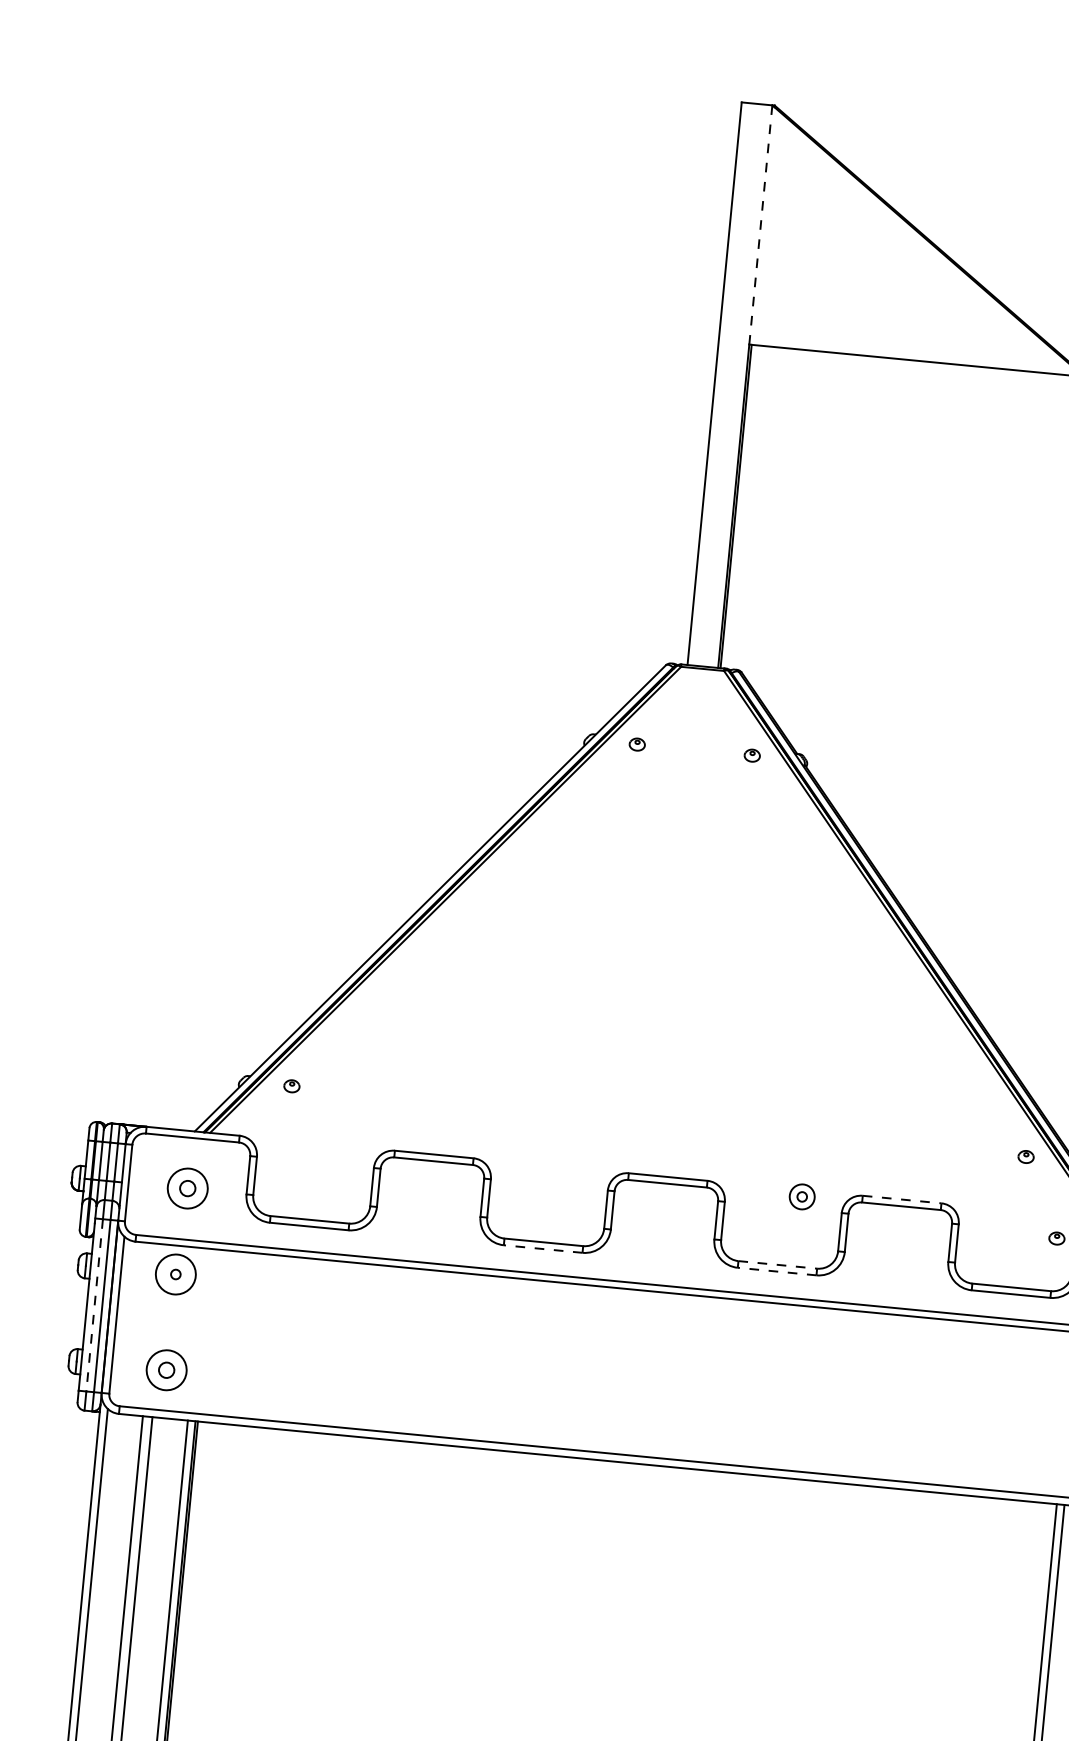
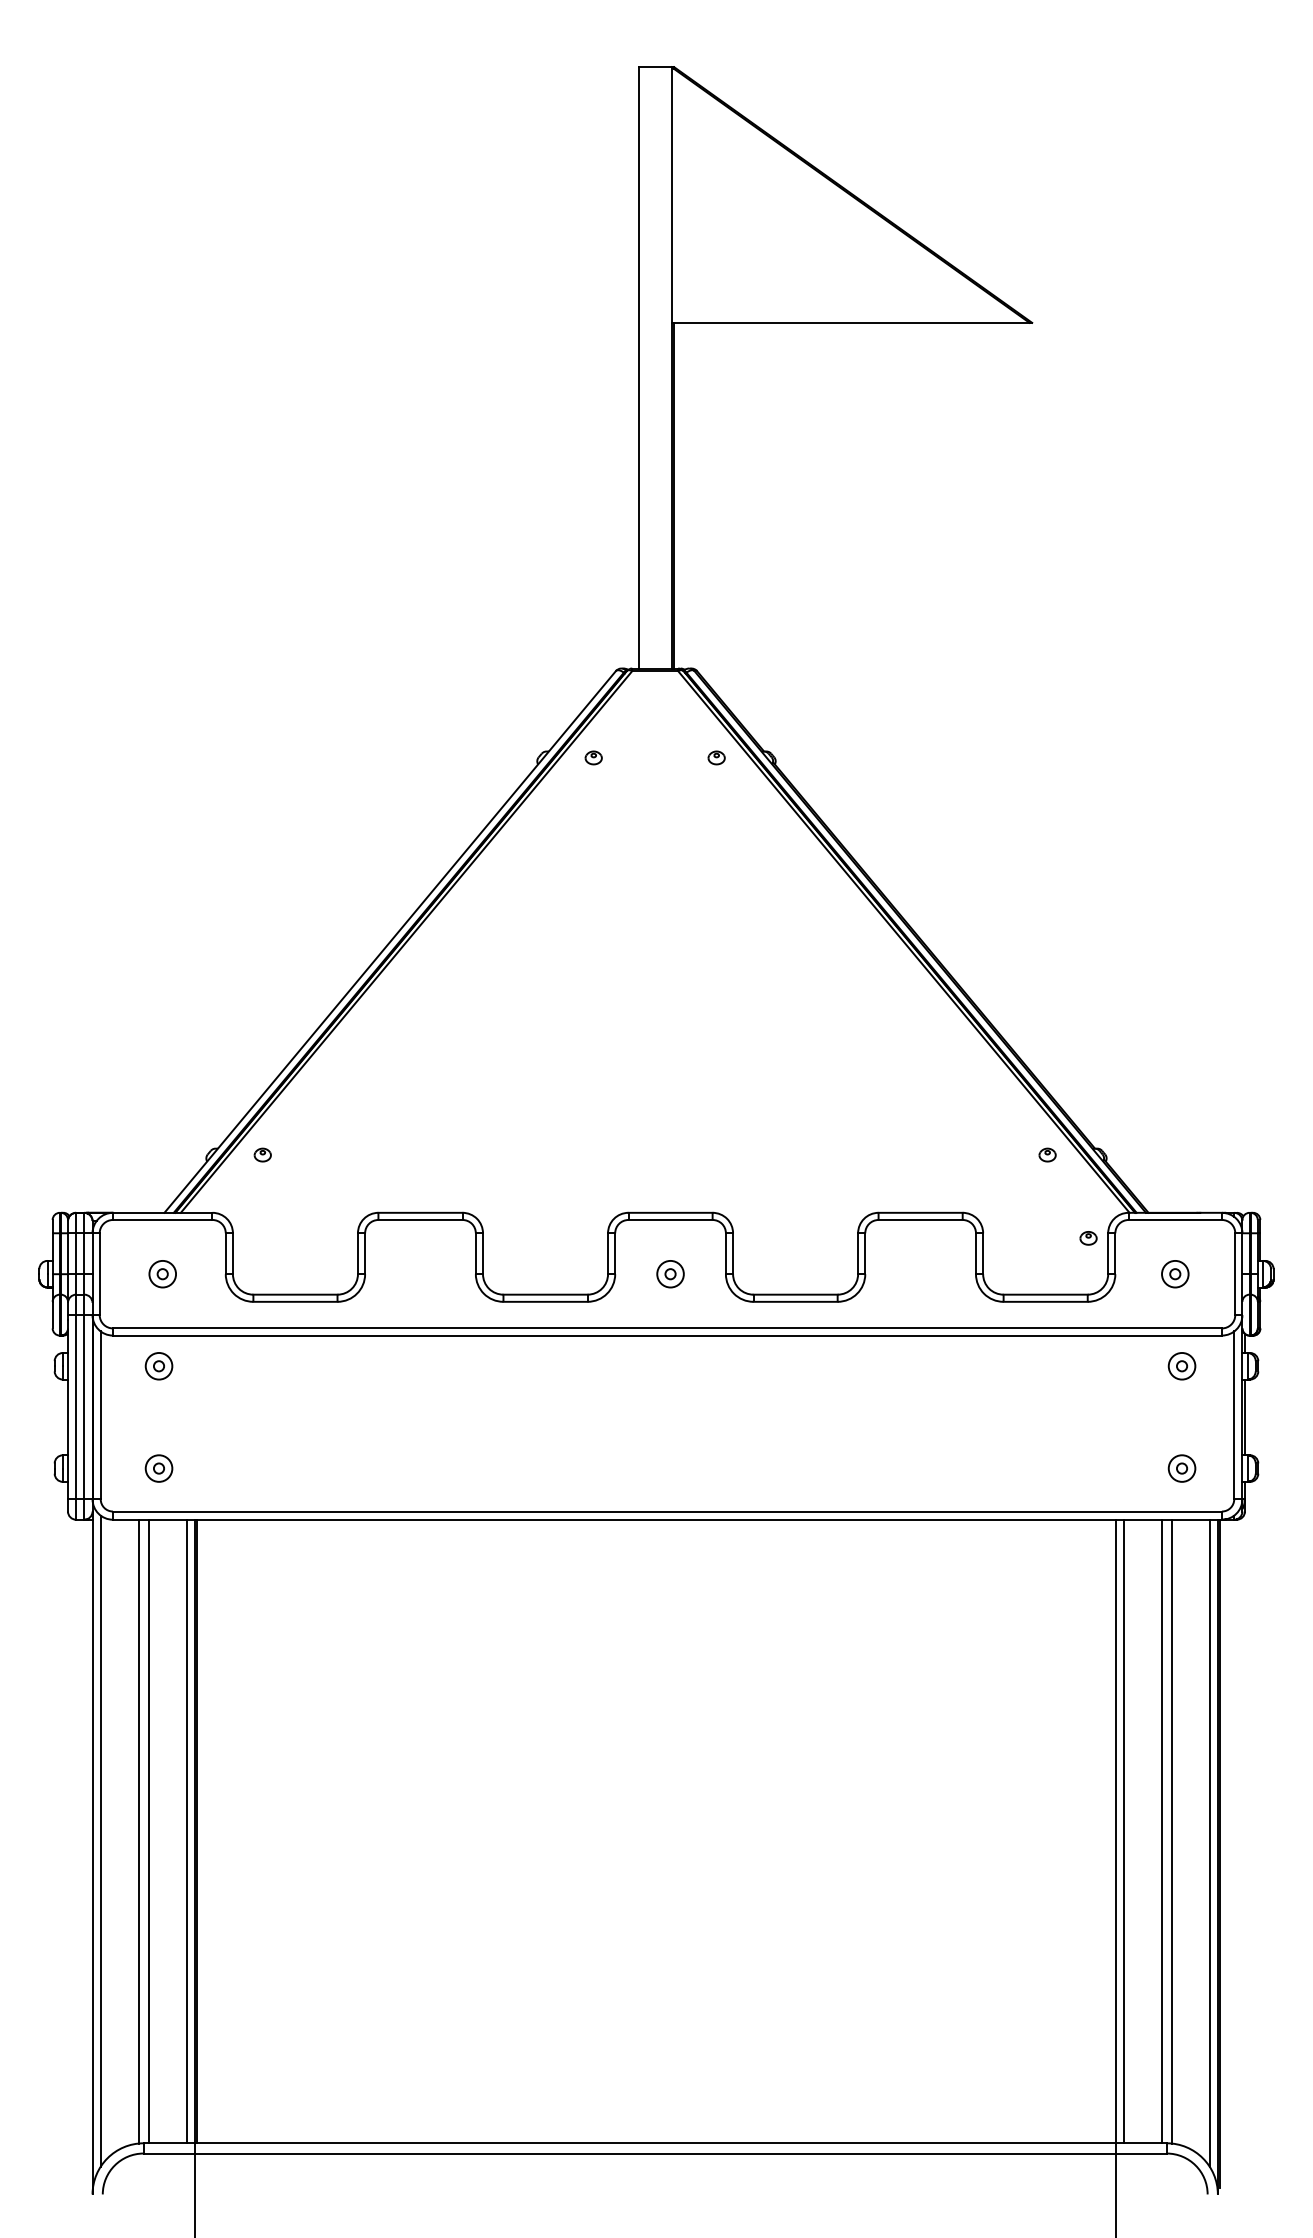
line: (760, 225) -> (671, 195), dashed -> solid
part: (187, 1188) -> (162, 1274), size x0.62
part: (802, 1197) -> (670, 1274), moved
line: (902, 1199) -> (921, 1212), dashed -> solid
line: (543, 1248) -> (545, 1301), dashed -> solid
line: (778, 1264) -> (796, 1294), dashed -> solid
line: (777, 1271) -> (795, 1301), dashed -> solid
circle: (175, 1273) -> (158, 1365), size x0.62
line: (94, 1305) -> (76, 1407), dashed -> solid
part: (166, 1370) -> (158, 1468), size x0.62

